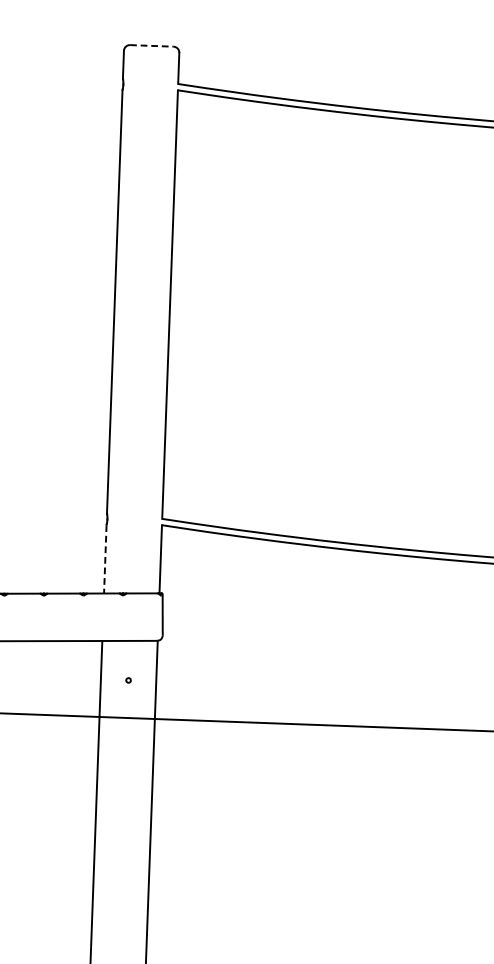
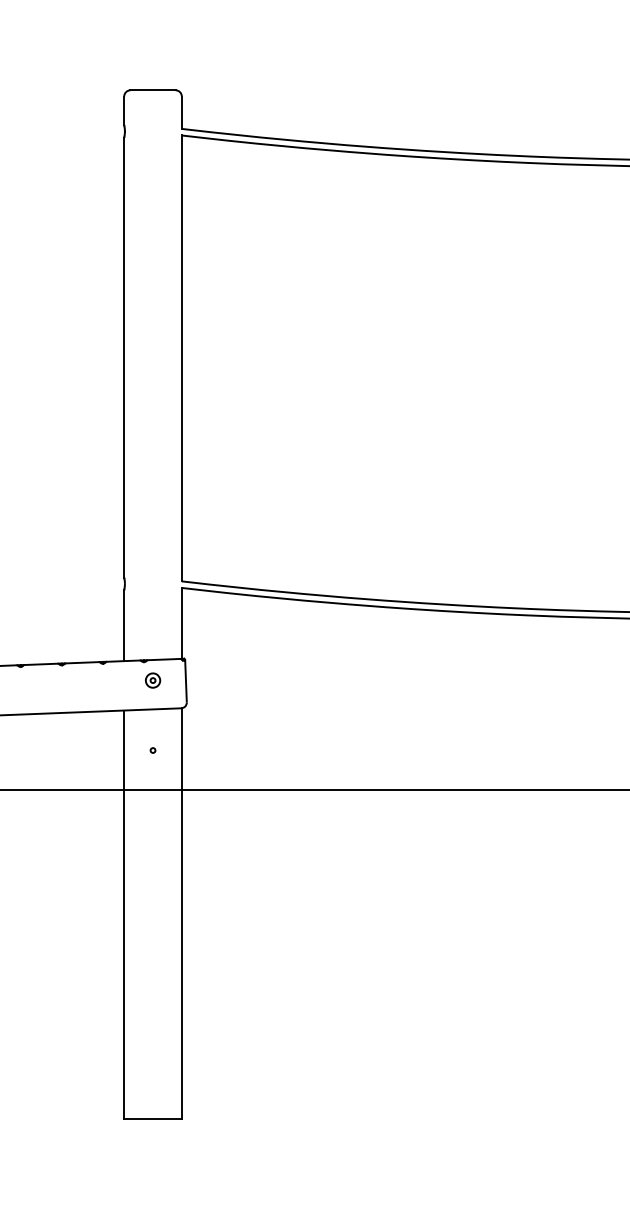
line: (152, 46) -> (153, 90), dashed -> solid
line: (105, 559) -> (124, 625), dashed -> solid
part: (131, 613) -> (153, 680), added

